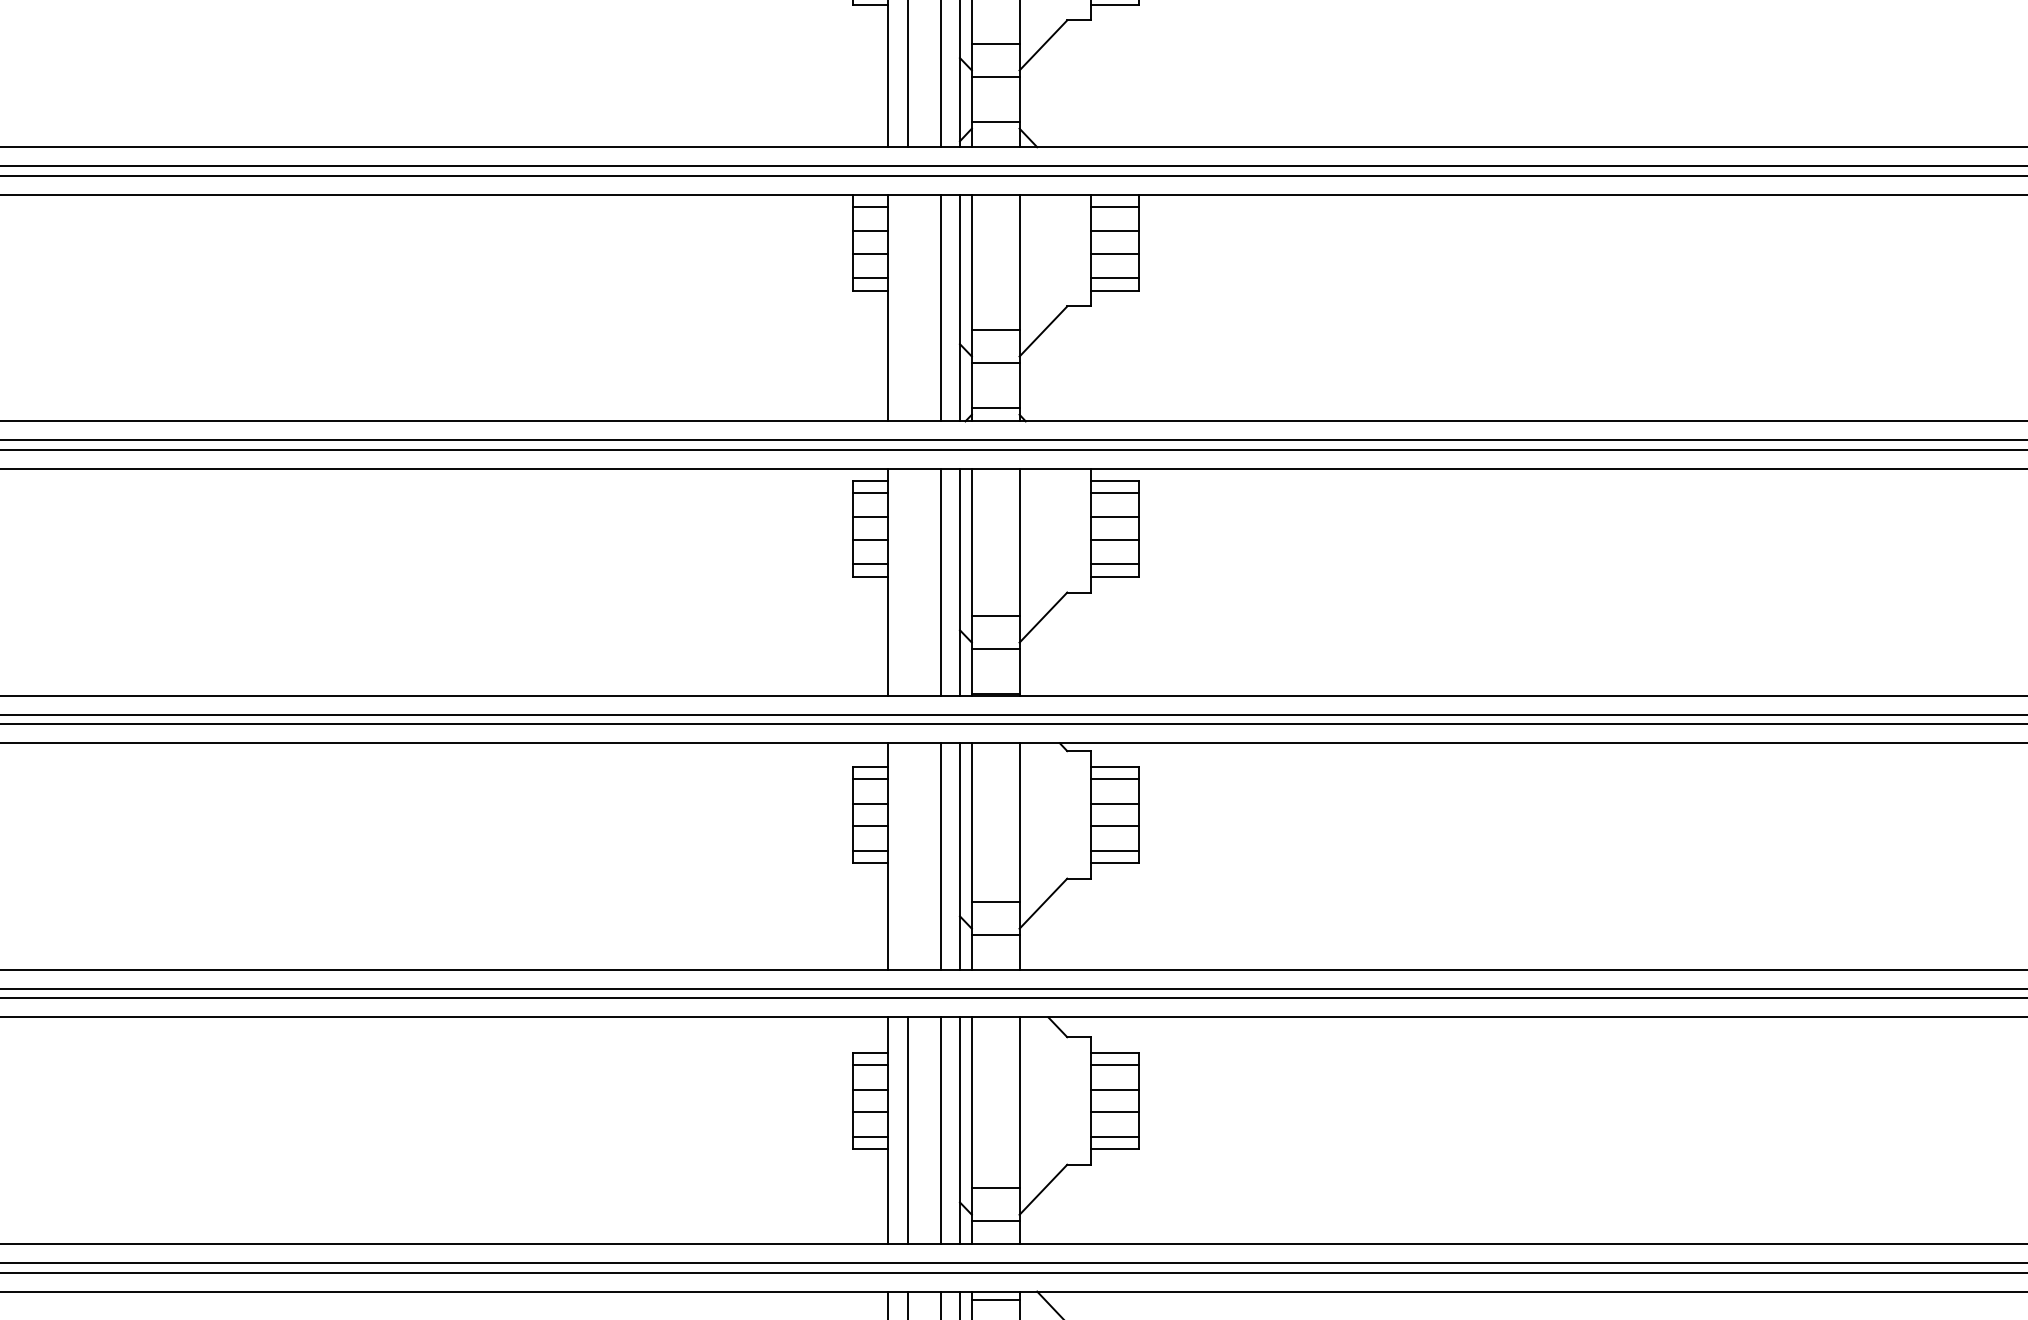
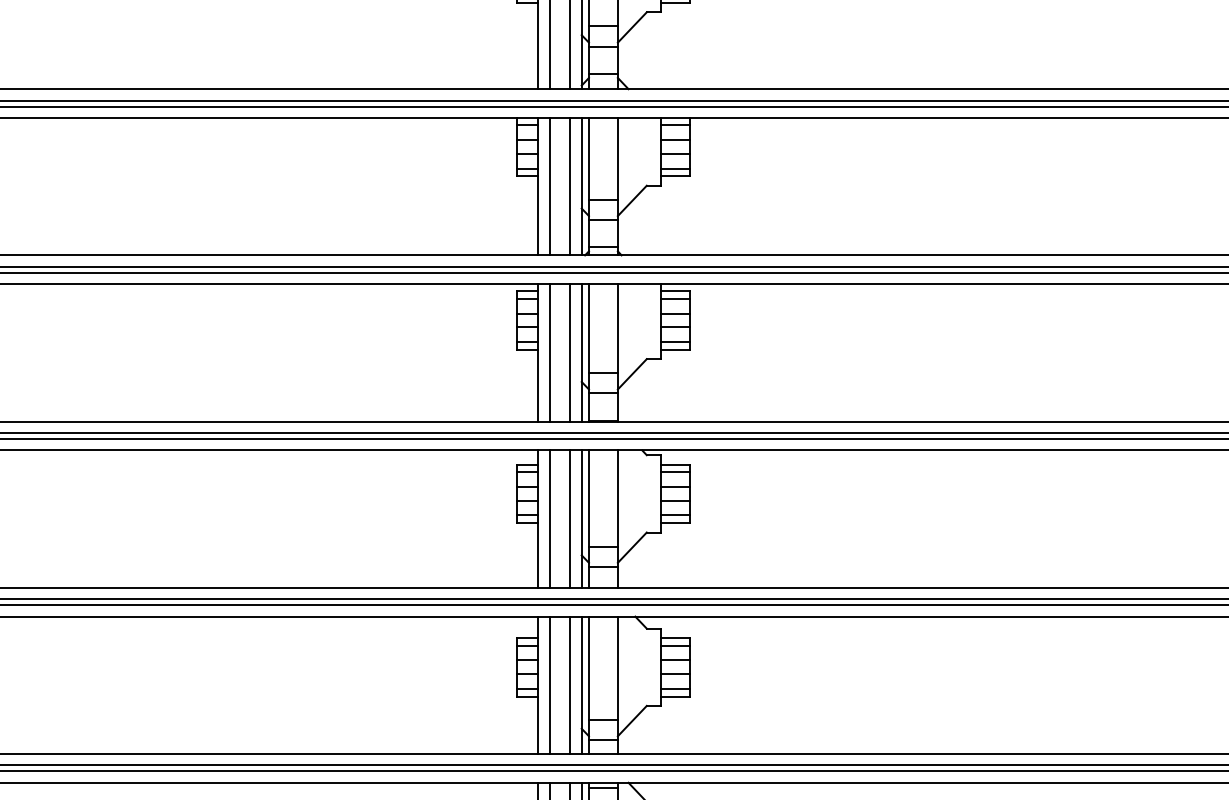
line: (906, 307) -> (549, 186), added
line: (906, 581) -> (549, 352), added
line: (906, 855) -> (549, 518), added

